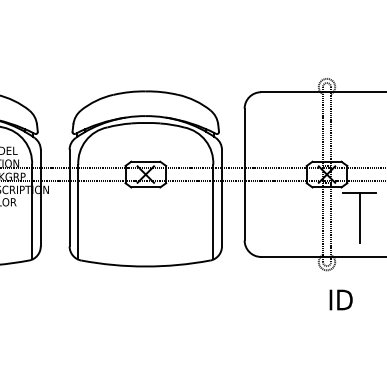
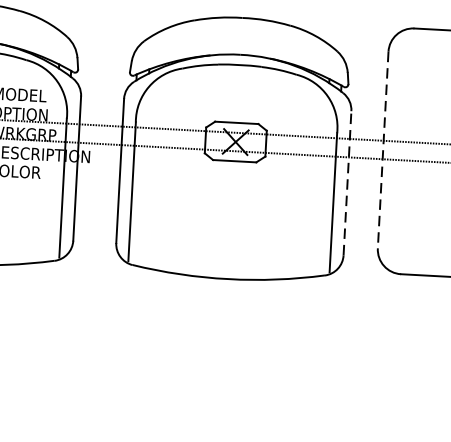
line: (244, 174) -> (382, 149), solid -> dashed
line: (221, 197) -> (346, 182), solid -> dashed

